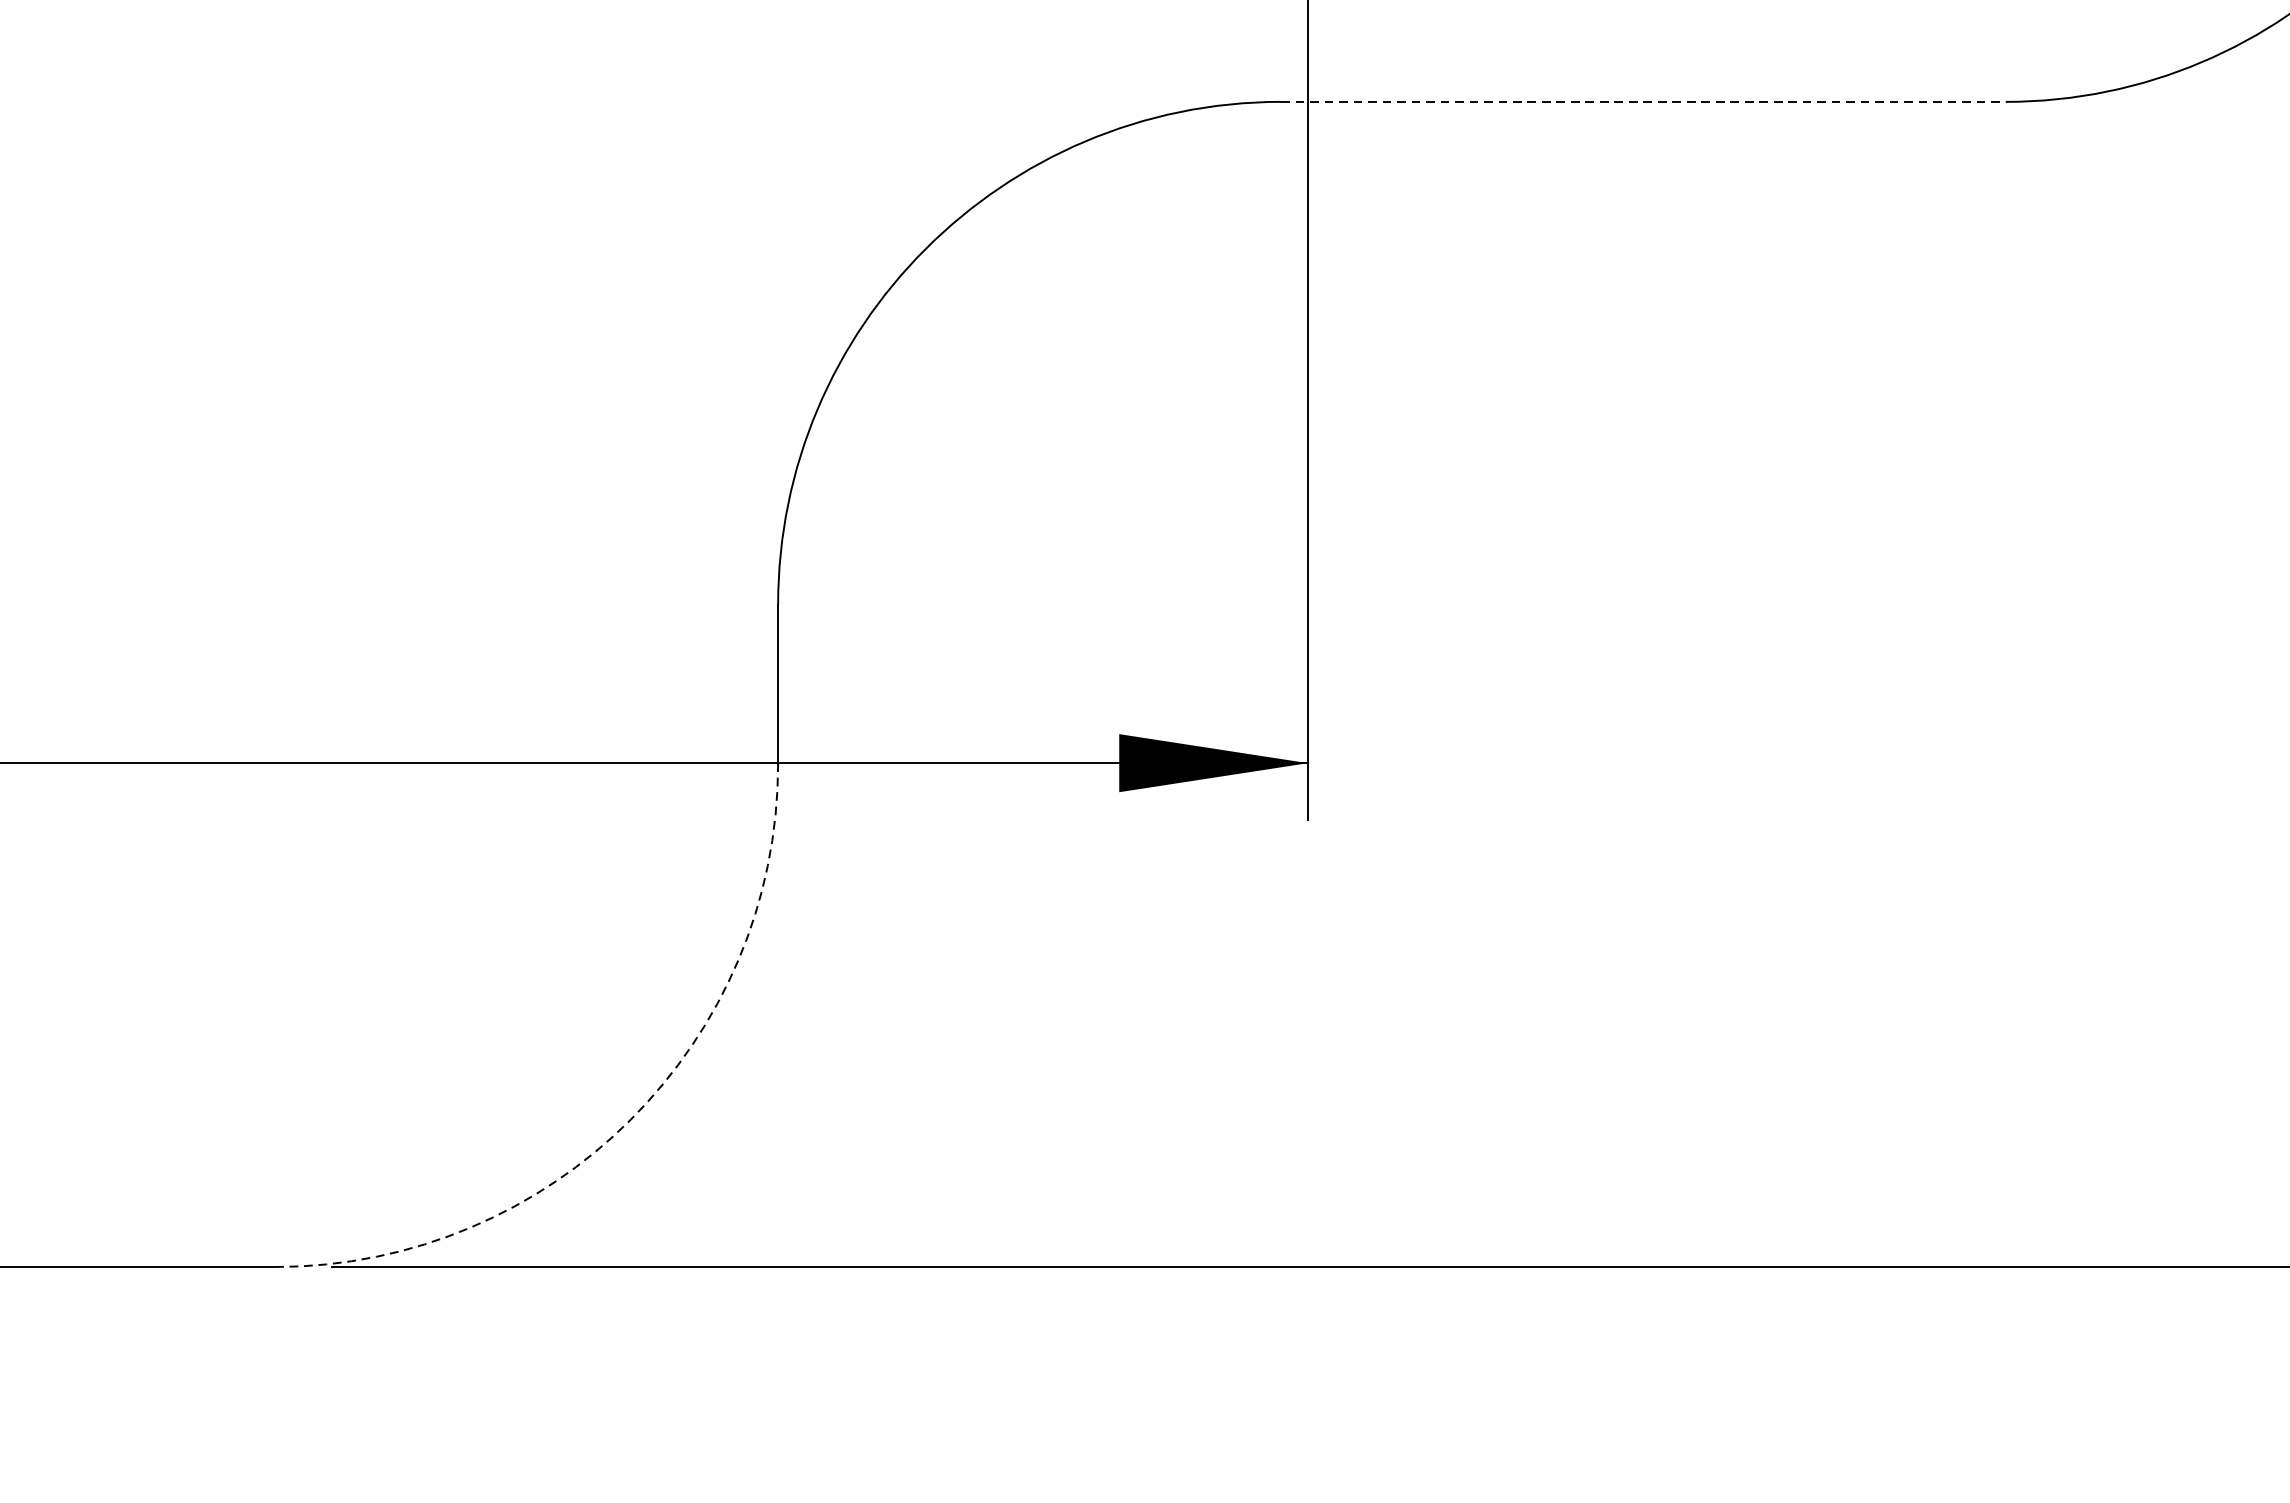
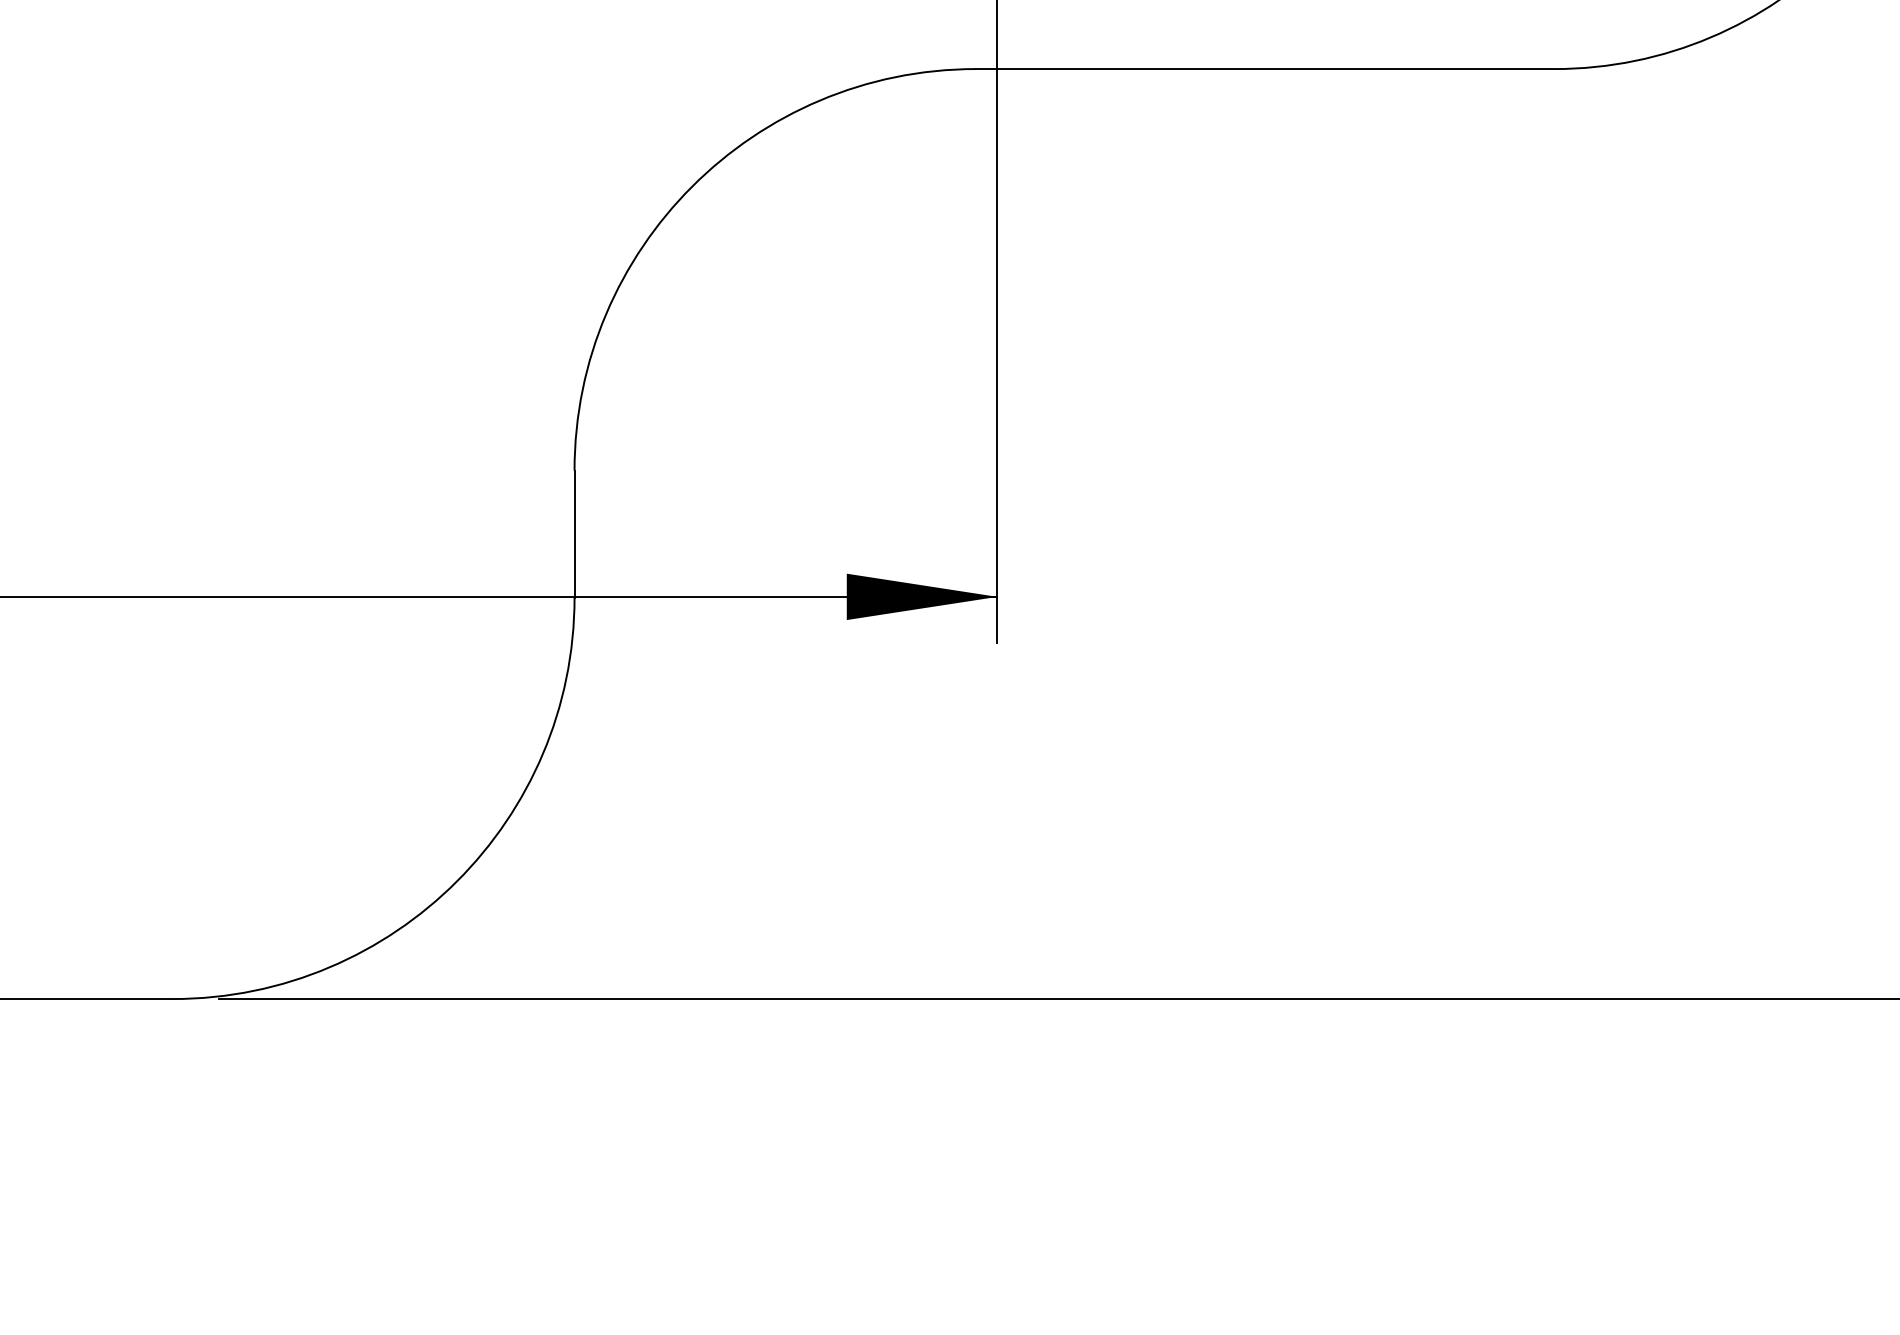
line: (1643, 102) -> (1265, 69), dashed -> solid
arc: (630, 1119) -> (456, 881), dashed -> solid

